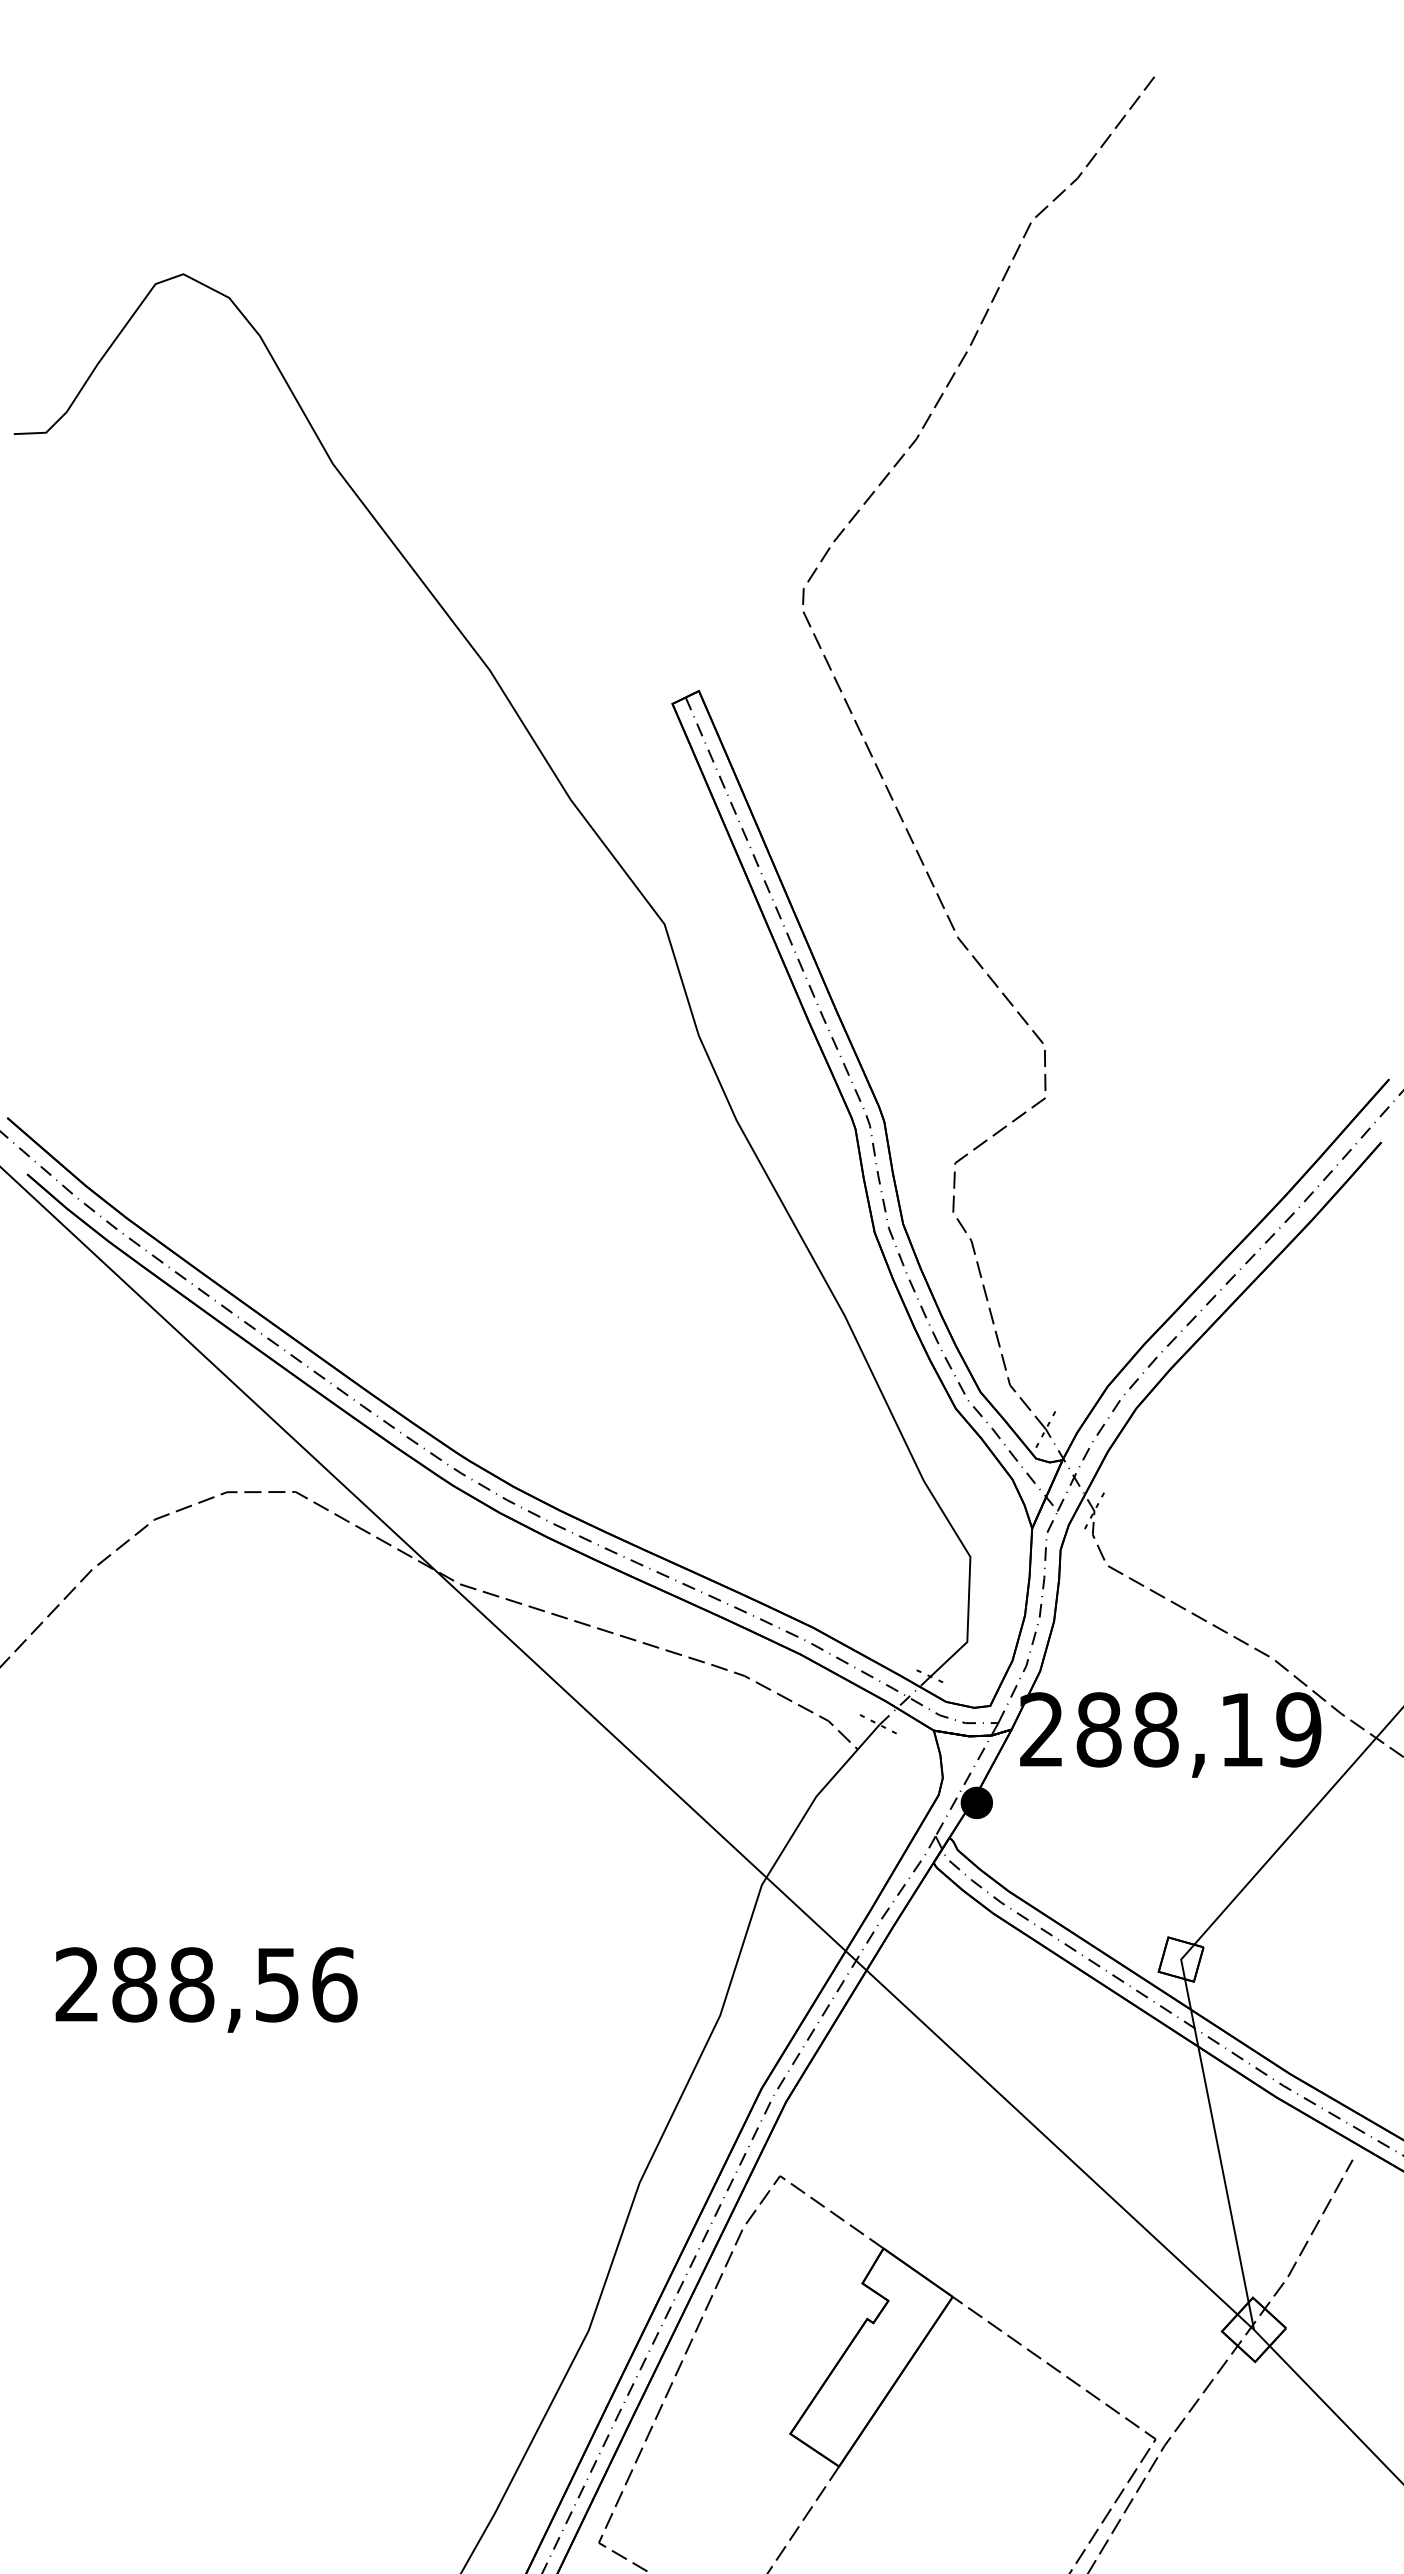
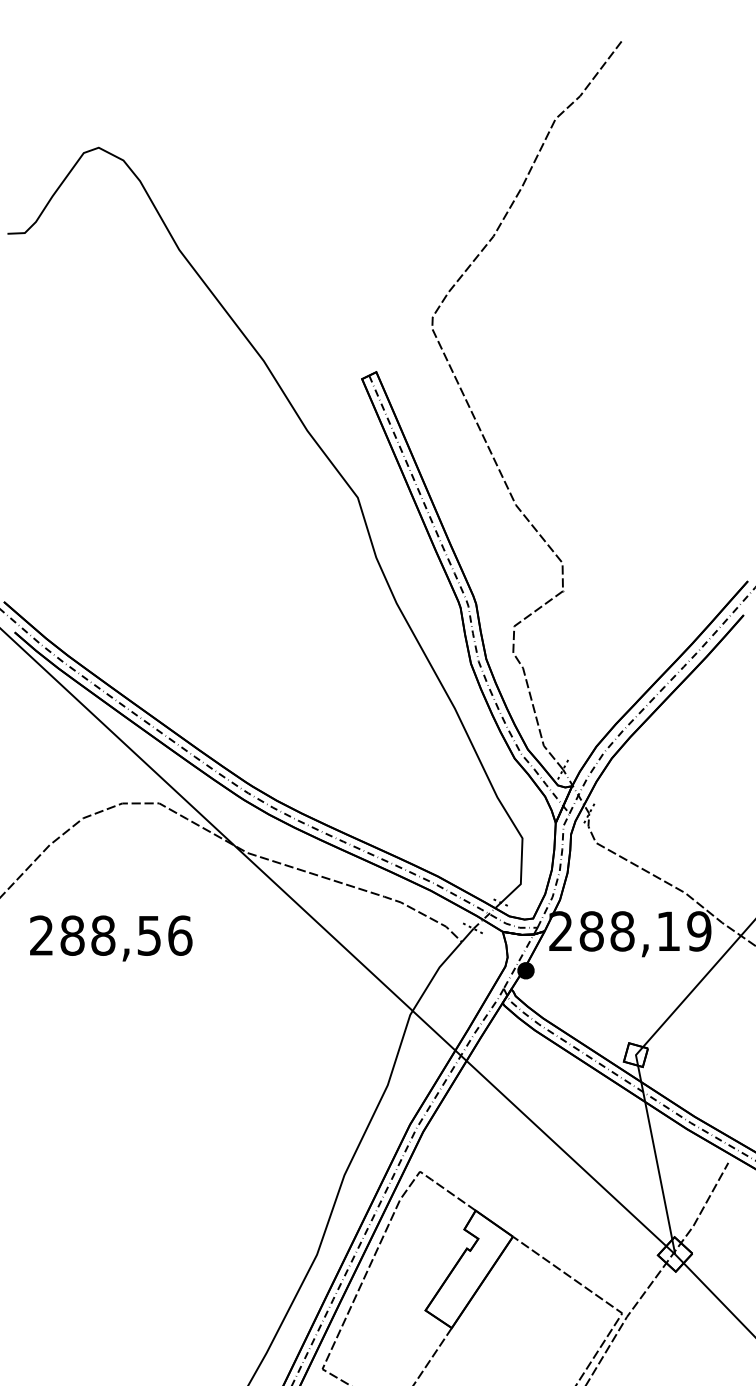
text: (207, 1990) -> (111, 938), moved

